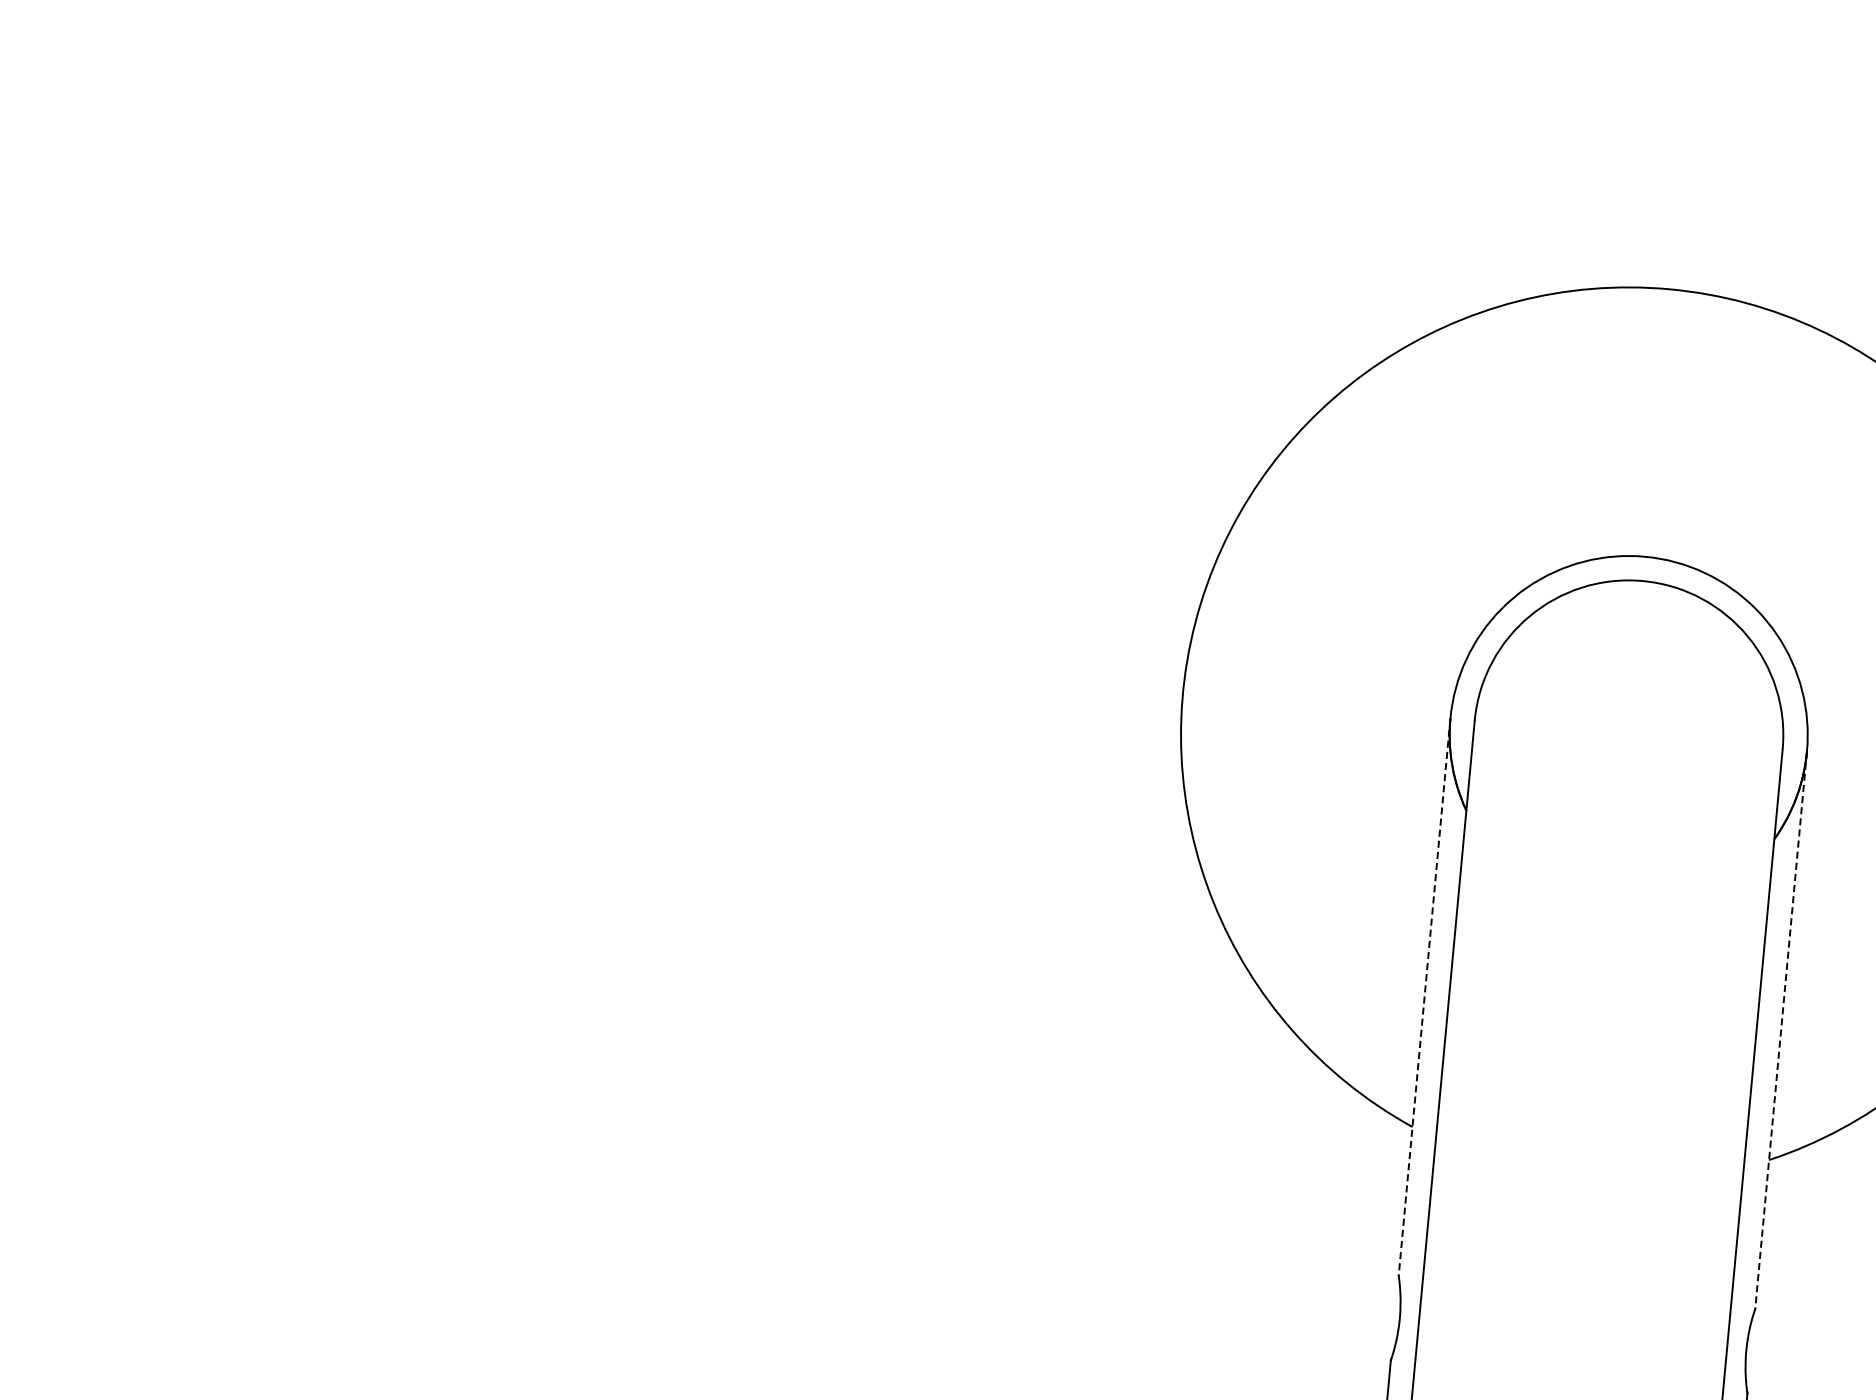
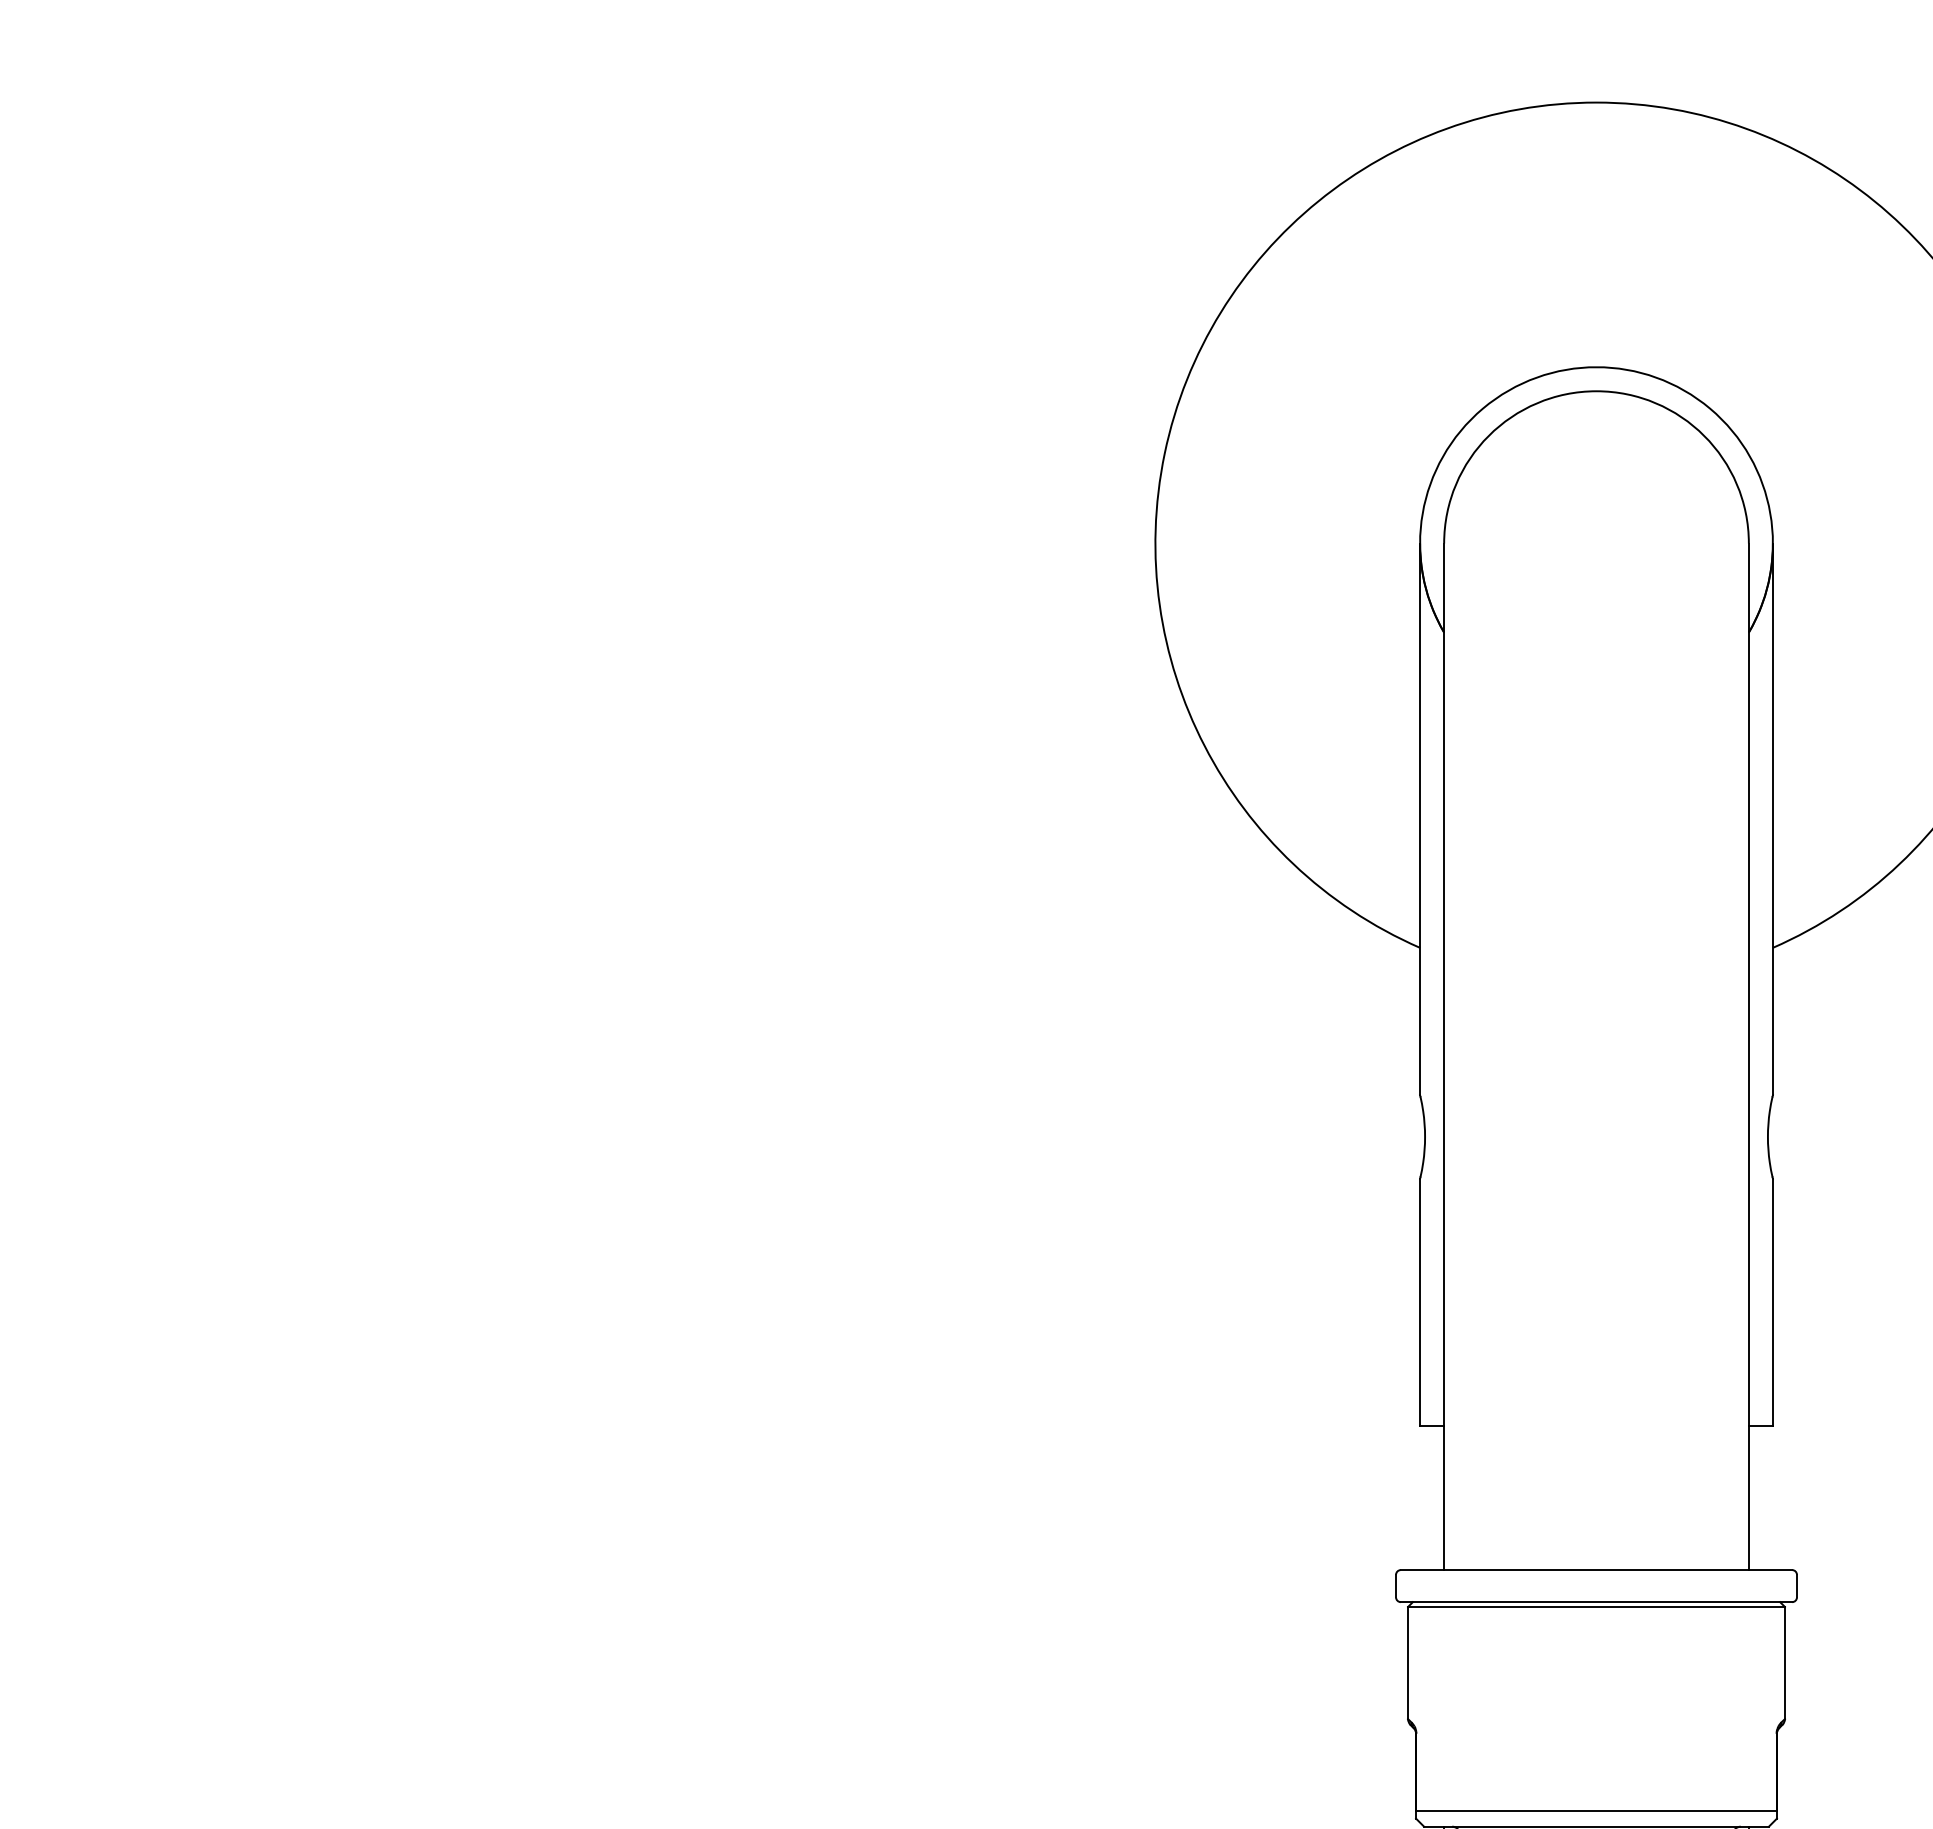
line: (1424, 997) -> (1420, 819), dashed -> solid
line: (1780, 1030) -> (1772, 819), dashed -> solid

